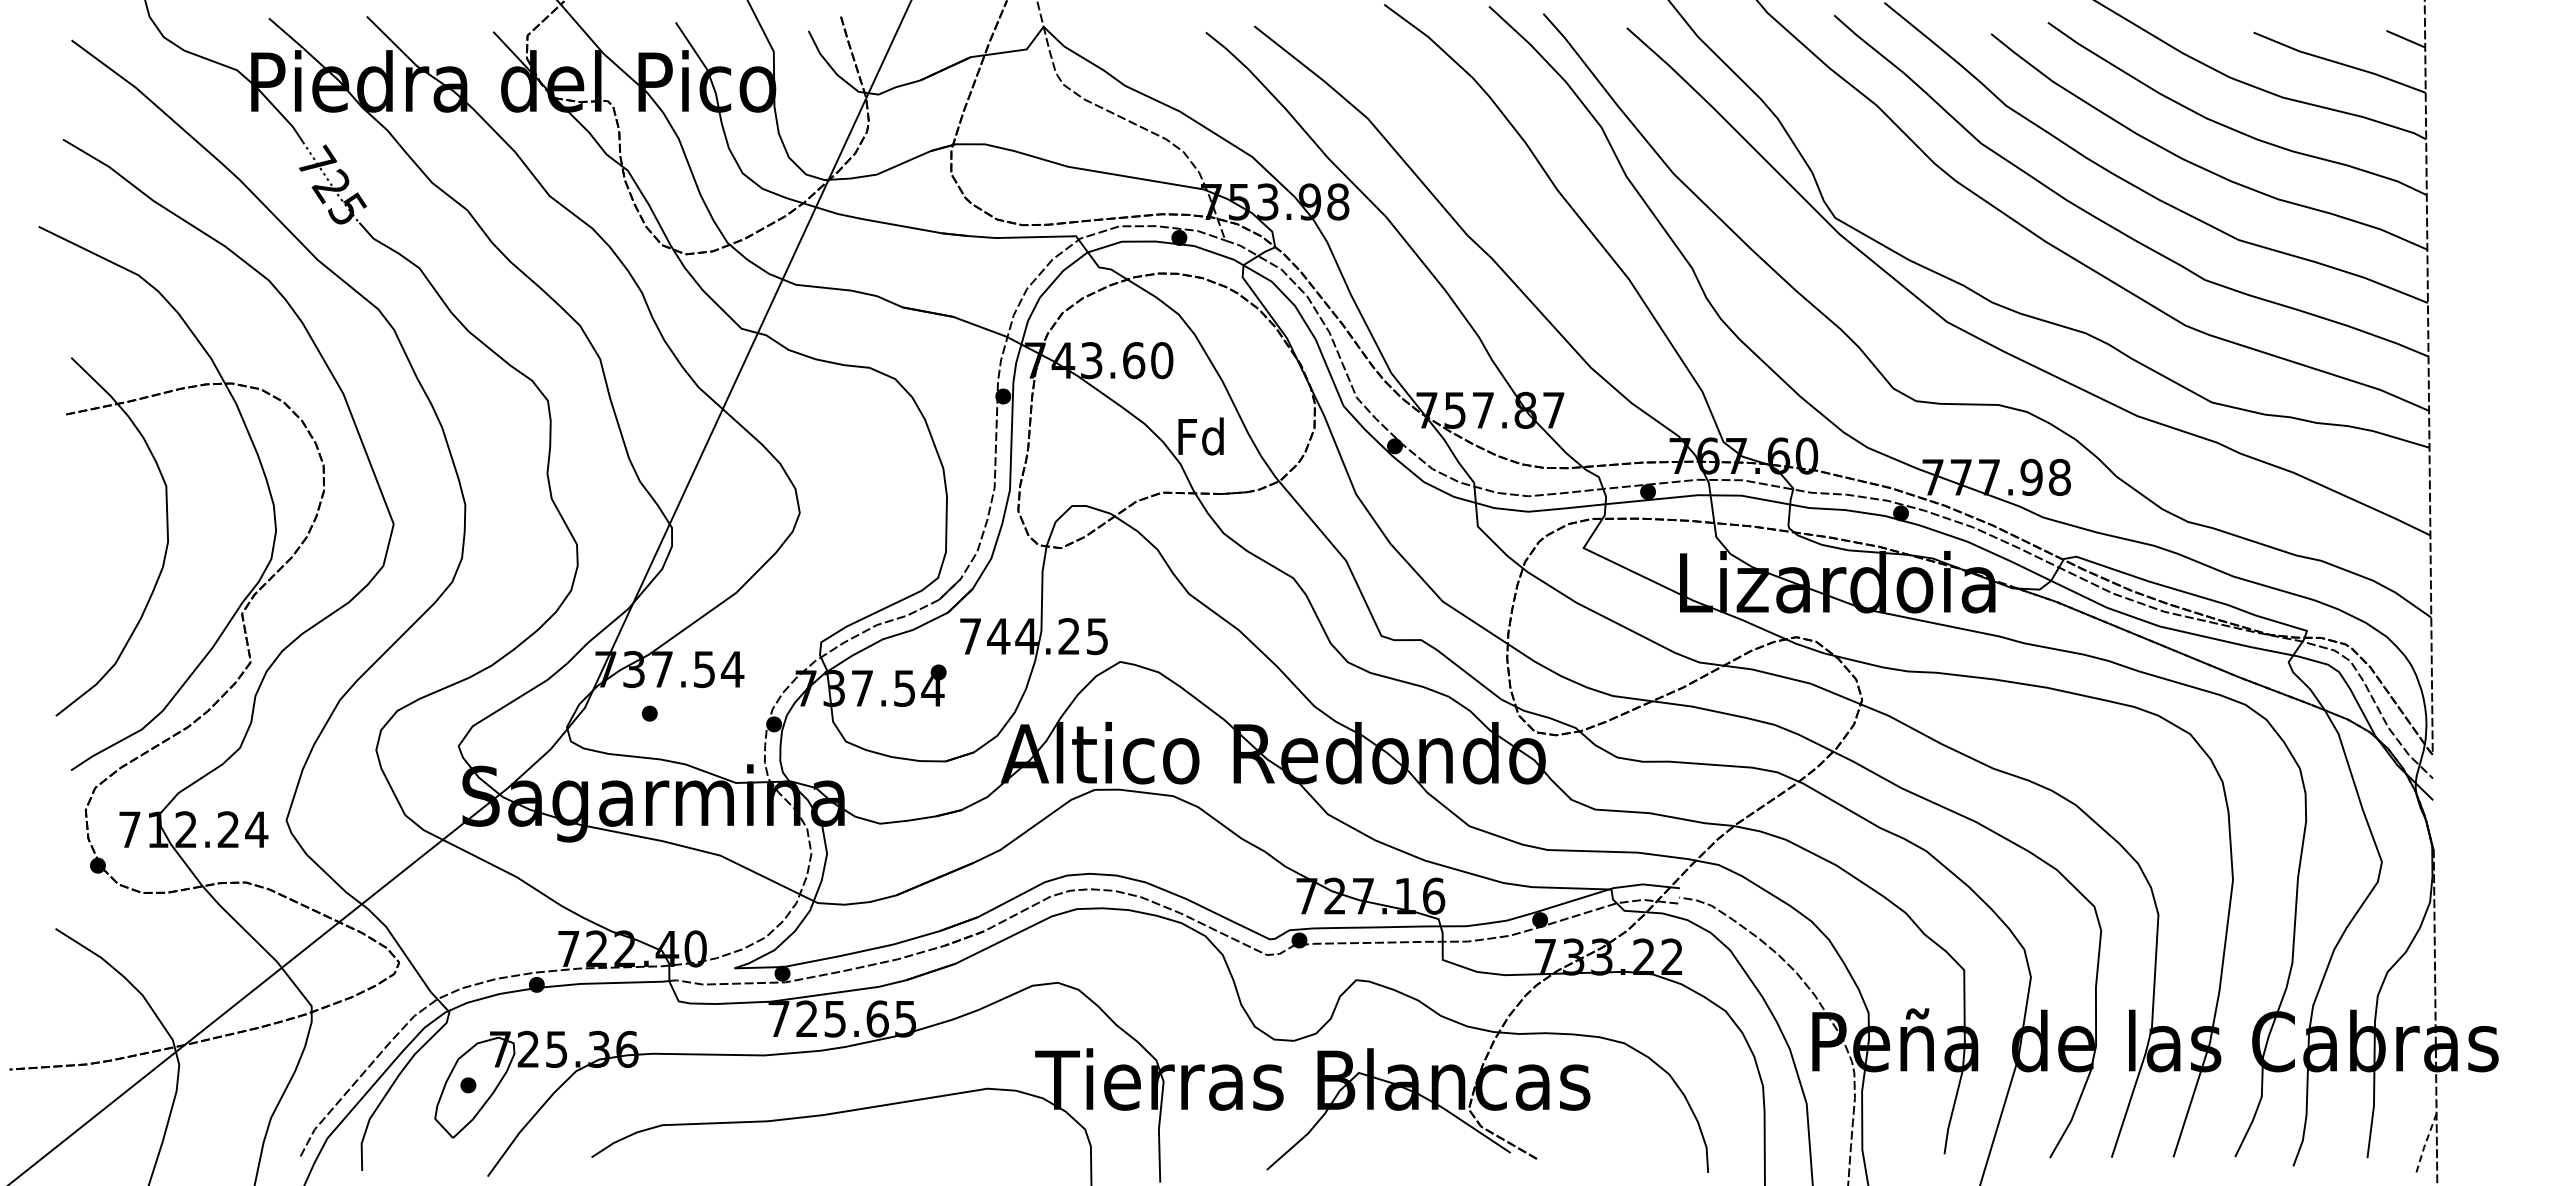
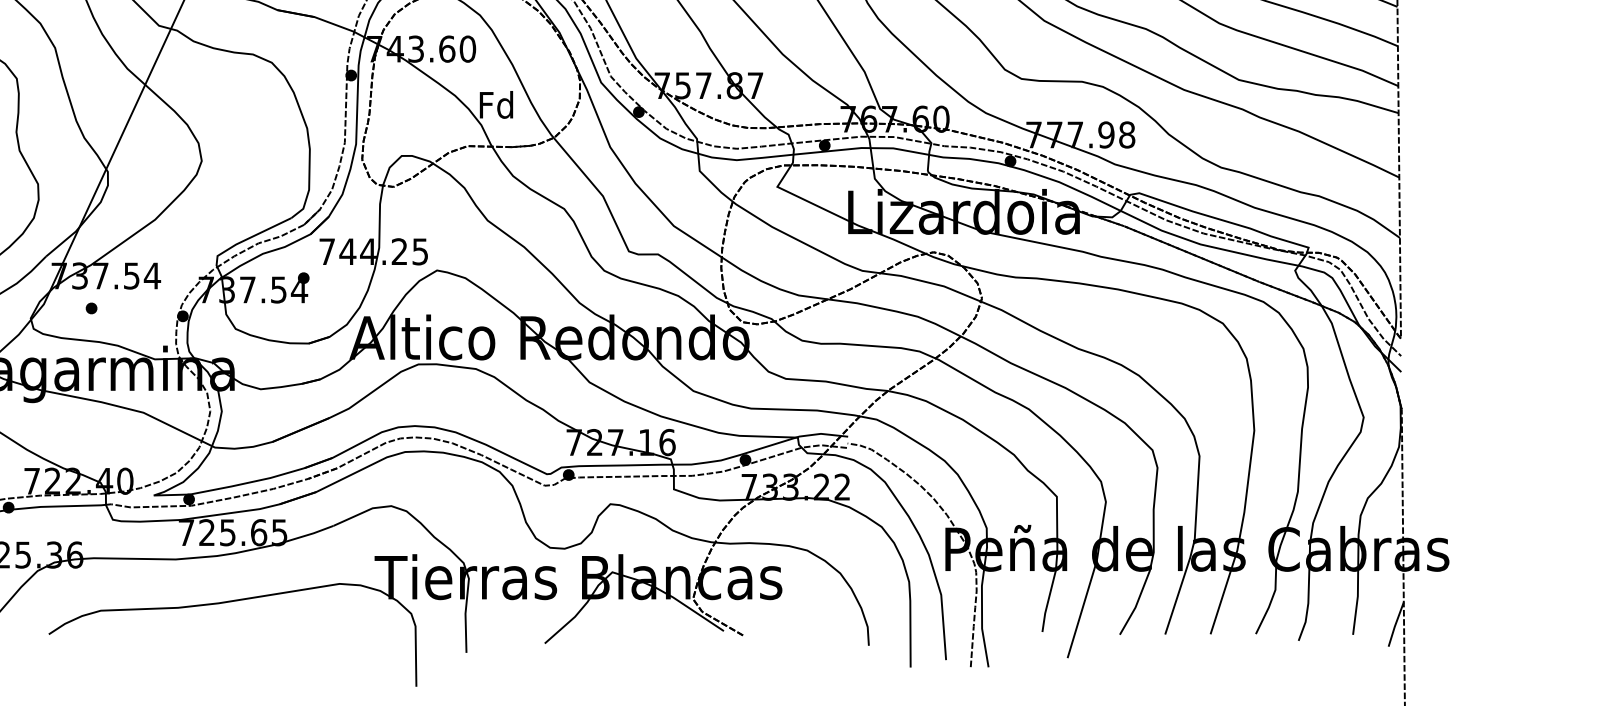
line: (2425, 1144) -> (1395, 624), dashed -> solid

